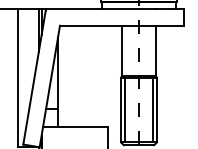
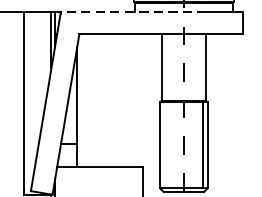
line: (100, 9) -> (132, 12), solid -> dashed
line: (124, 109) -> (164, 144), removed

